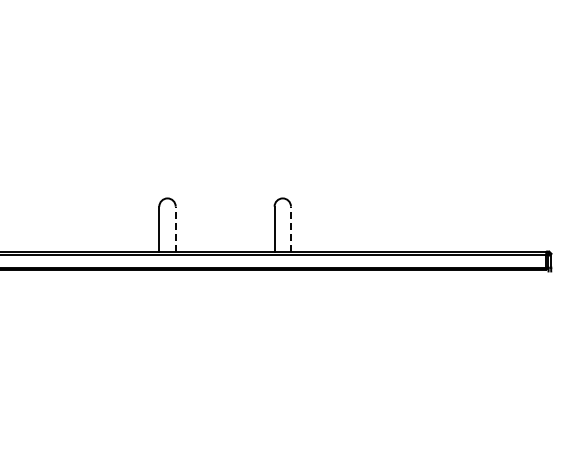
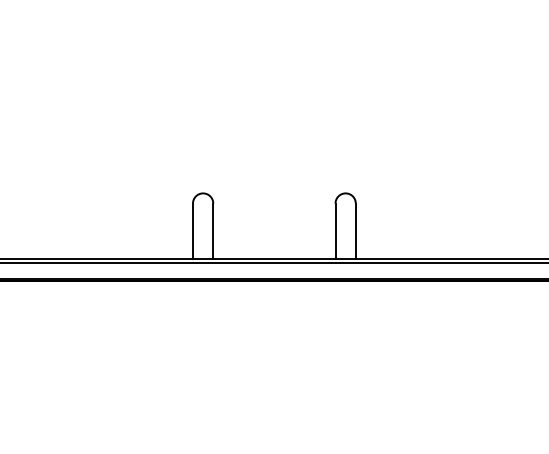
line: (175, 229) -> (212, 231), dashed -> solid
line: (290, 229) -> (355, 231), dashed -> solid

